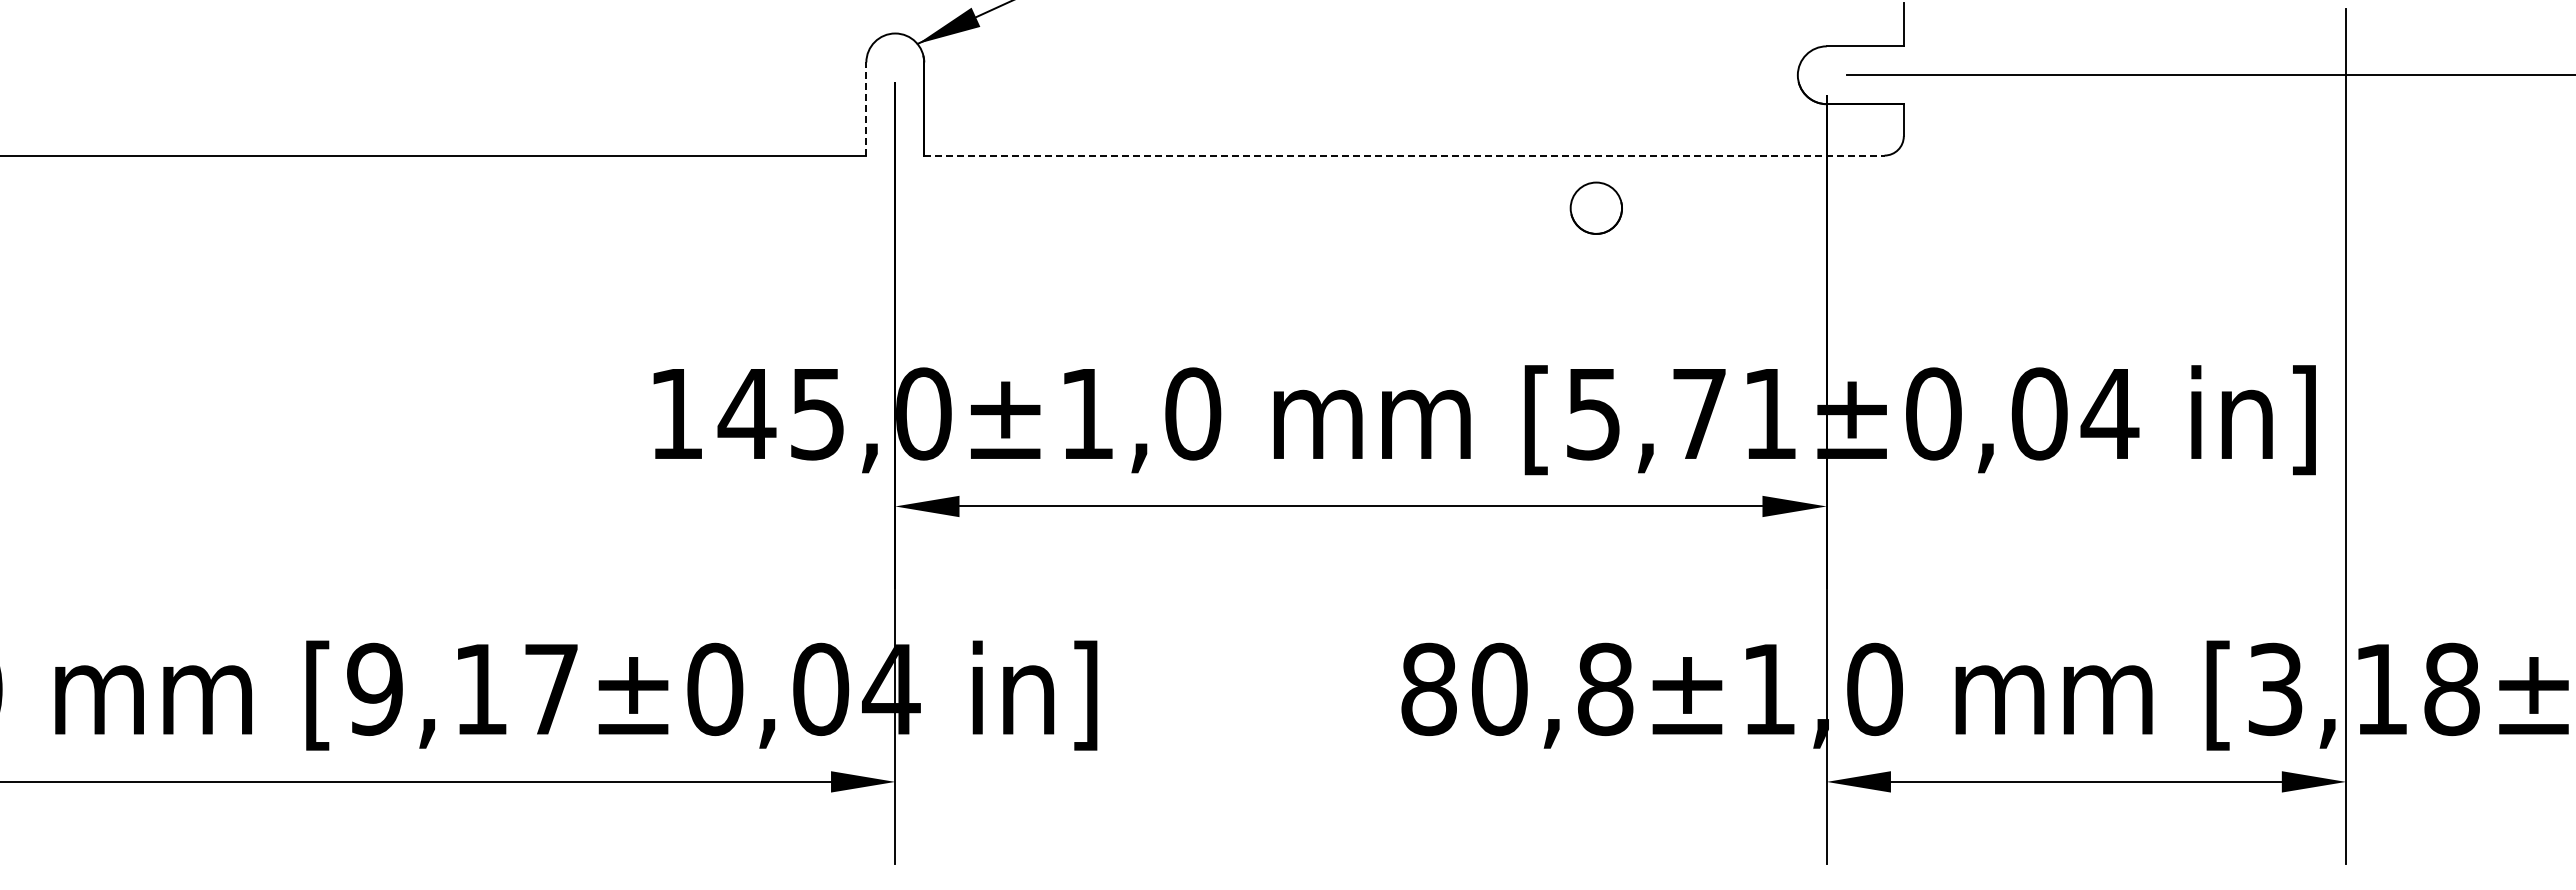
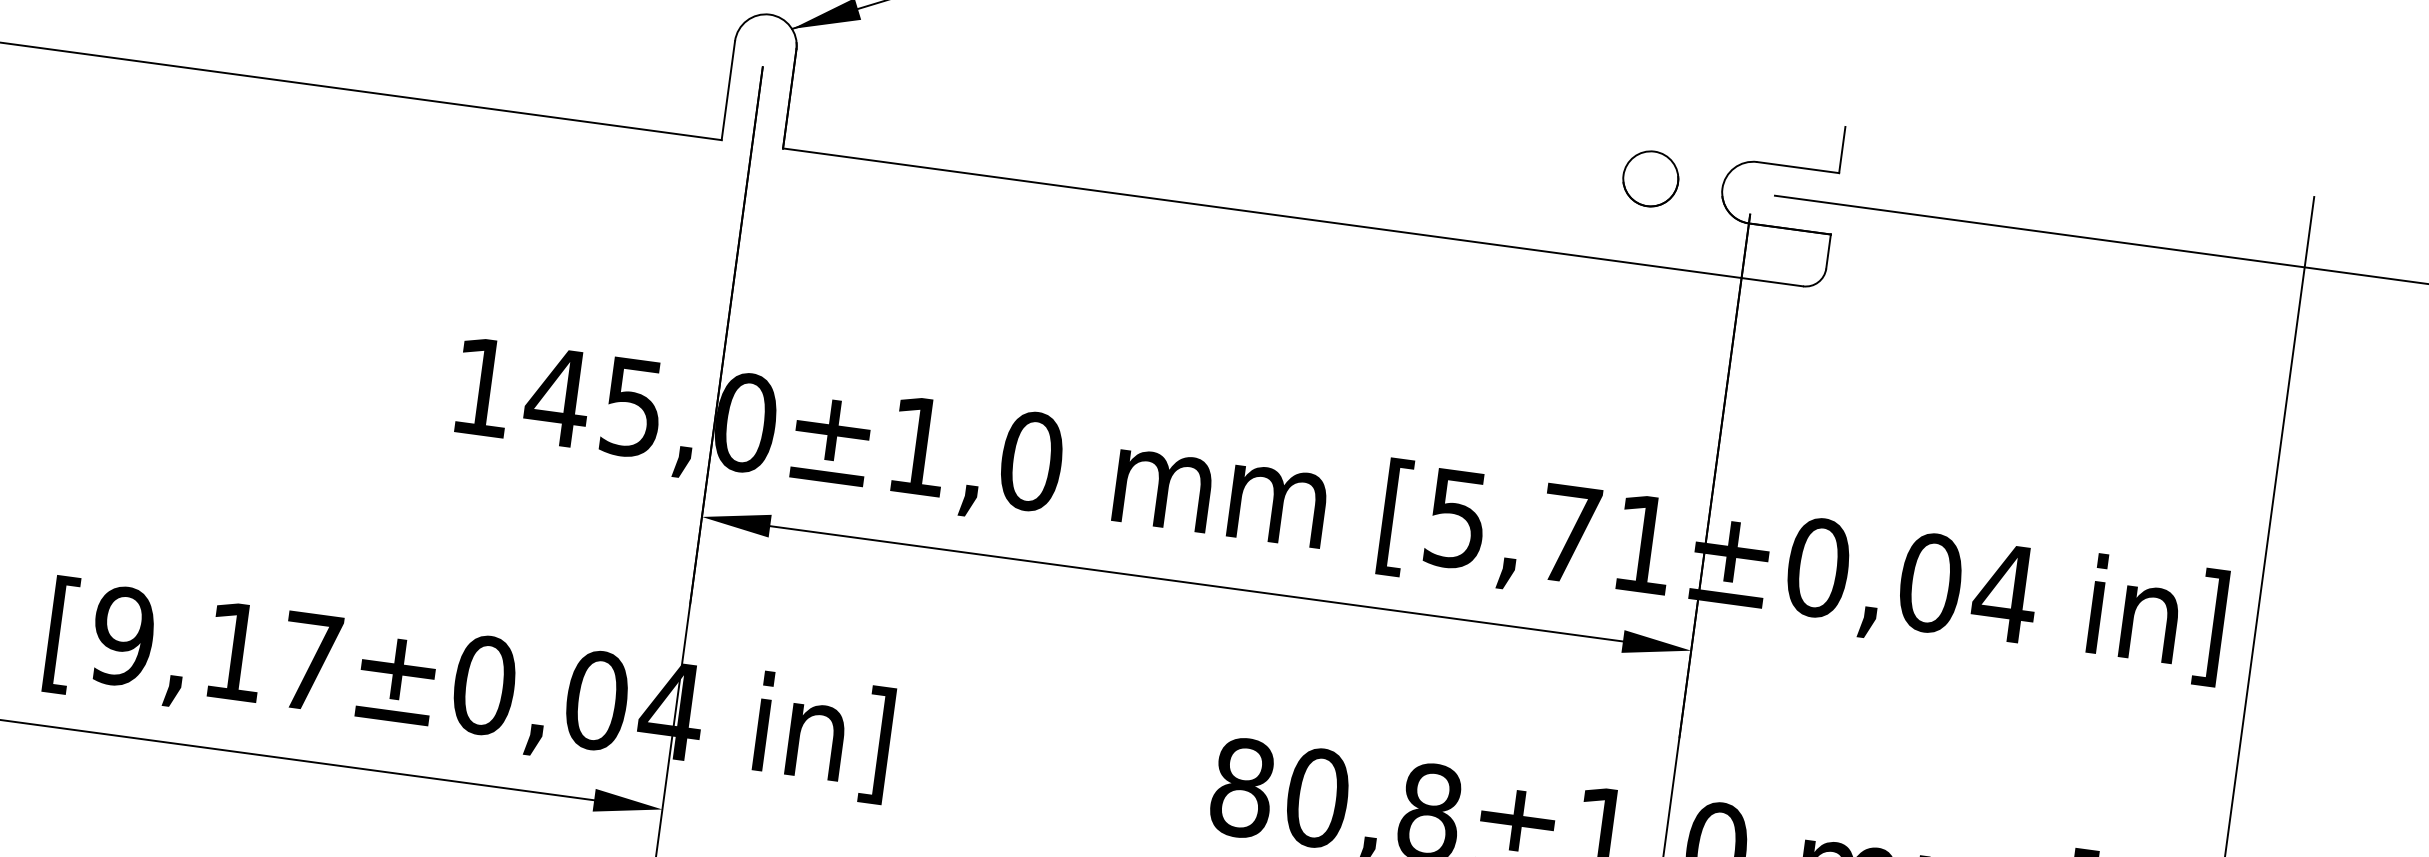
line: (866, 109) -> (728, 91), dashed -> solid
line: (1404, 155) -> (1293, 217), dashed -> solid
part: (1595, 207) -> (1649, 177), moved

